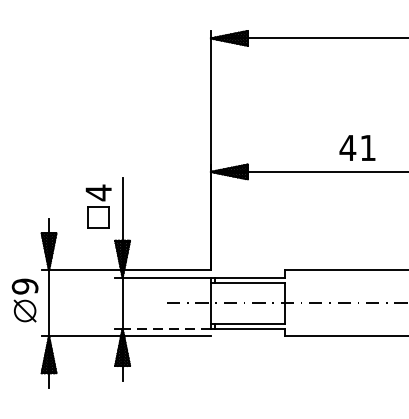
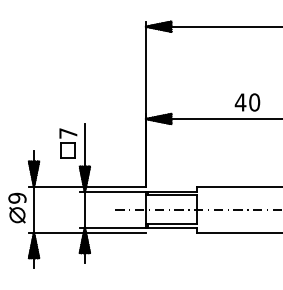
text: (367, 148) -> (254, 102), 41 -> 40
text: (98, 192) -> (68, 133), 4 -> 7
line: (166, 328) -> (115, 227), dashed -> solid

